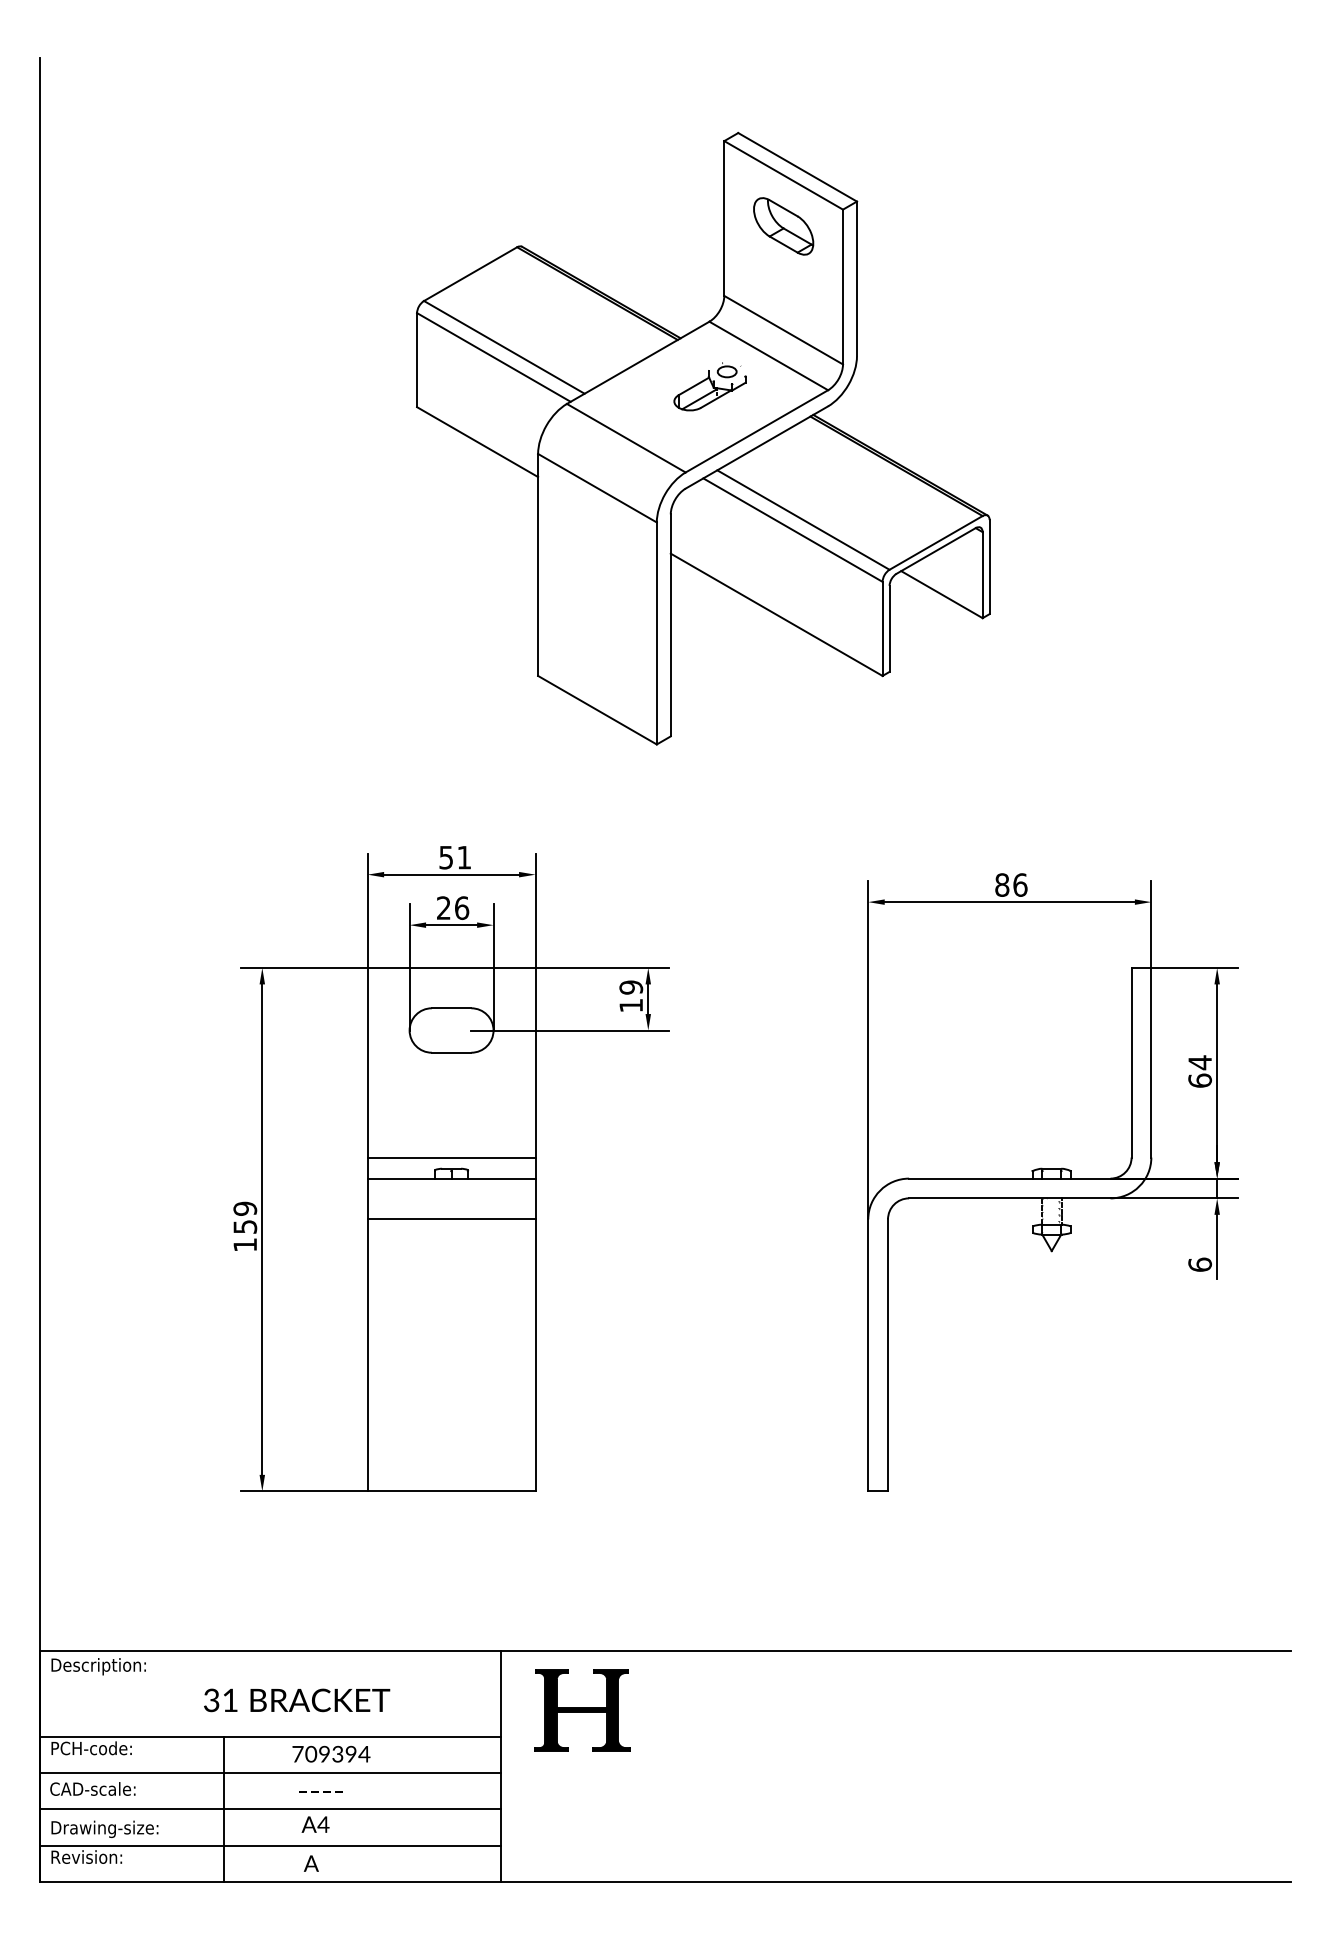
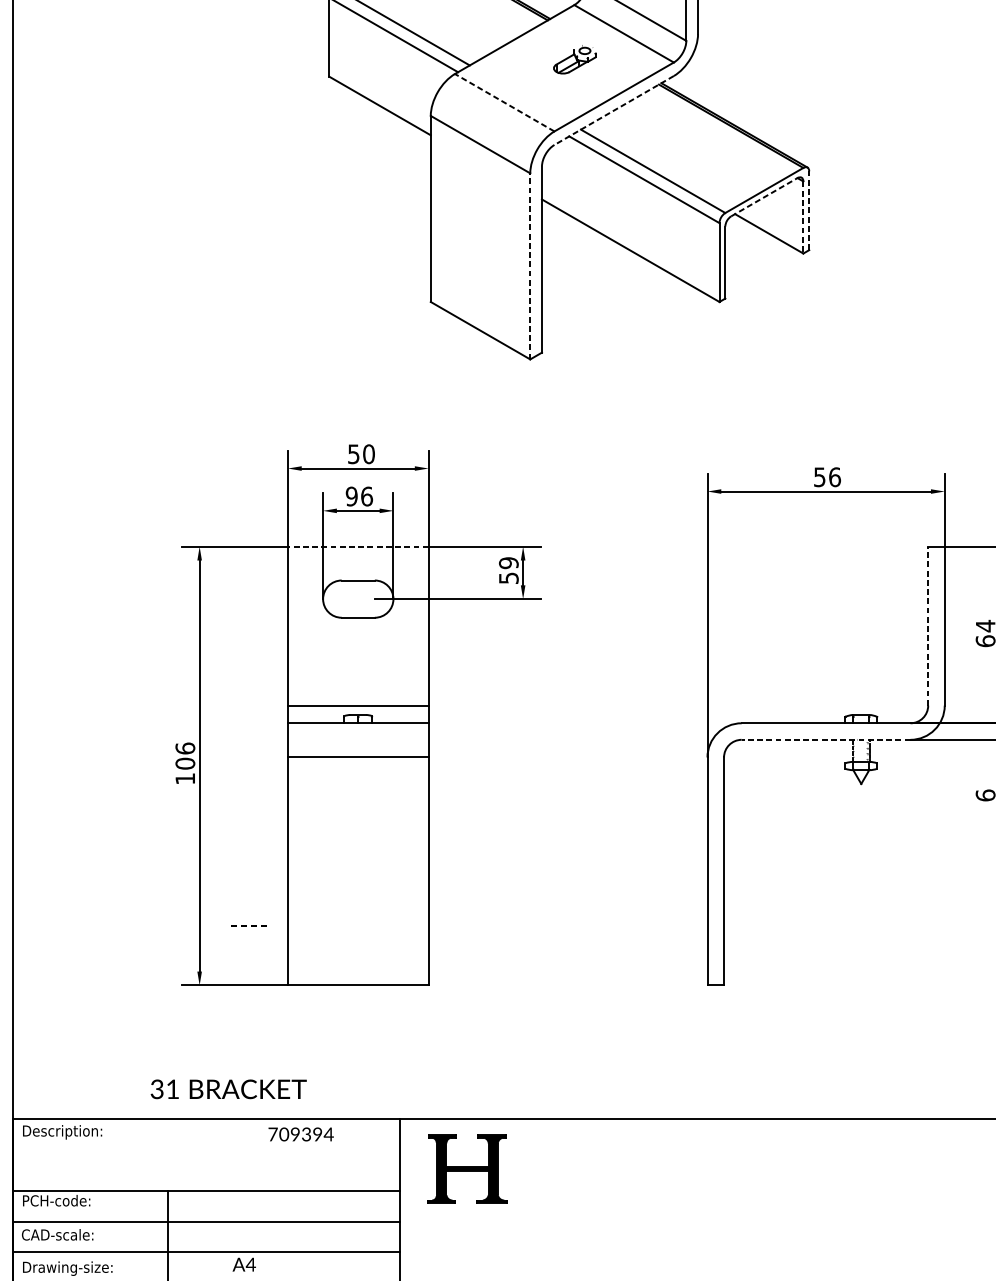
part: (709, 386) -> (574, 59), size x0.7
line: (626, 438) -> (504, 102), solid -> dashed
line: (756, 447) -> (613, 110), solid -> dashed
line: (936, 550) -> (764, 196), solid -> dashed
line: (989, 566) -> (809, 210), solid -> dashed
line: (982, 575) -> (803, 217), solid -> dashed
line: (656, 632) -> (530, 265), solid -> dashed
text: (464, 857) -> (369, 454), 51 -> 50
text: (1002, 884) -> (819, 476), 86 -> 56
text: (443, 907) -> (351, 496), 26 -> 96
line: (451, 967) -> (358, 546), solid -> dashed
text: (631, 1005) -> (509, 578), 19 -> 59
line: (1131, 1062) -> (928, 625), solid -> dashed
line: (1009, 1198) -> (825, 739), solid -> dashed
text: (245, 1217) -> (185, 755), 159 -> 106
text: (297, 1700) -> (229, 1089), moved
text: (331, 1753) -> (301, 1133), moved
text: (320, 1791) -> (248, 925), moved

